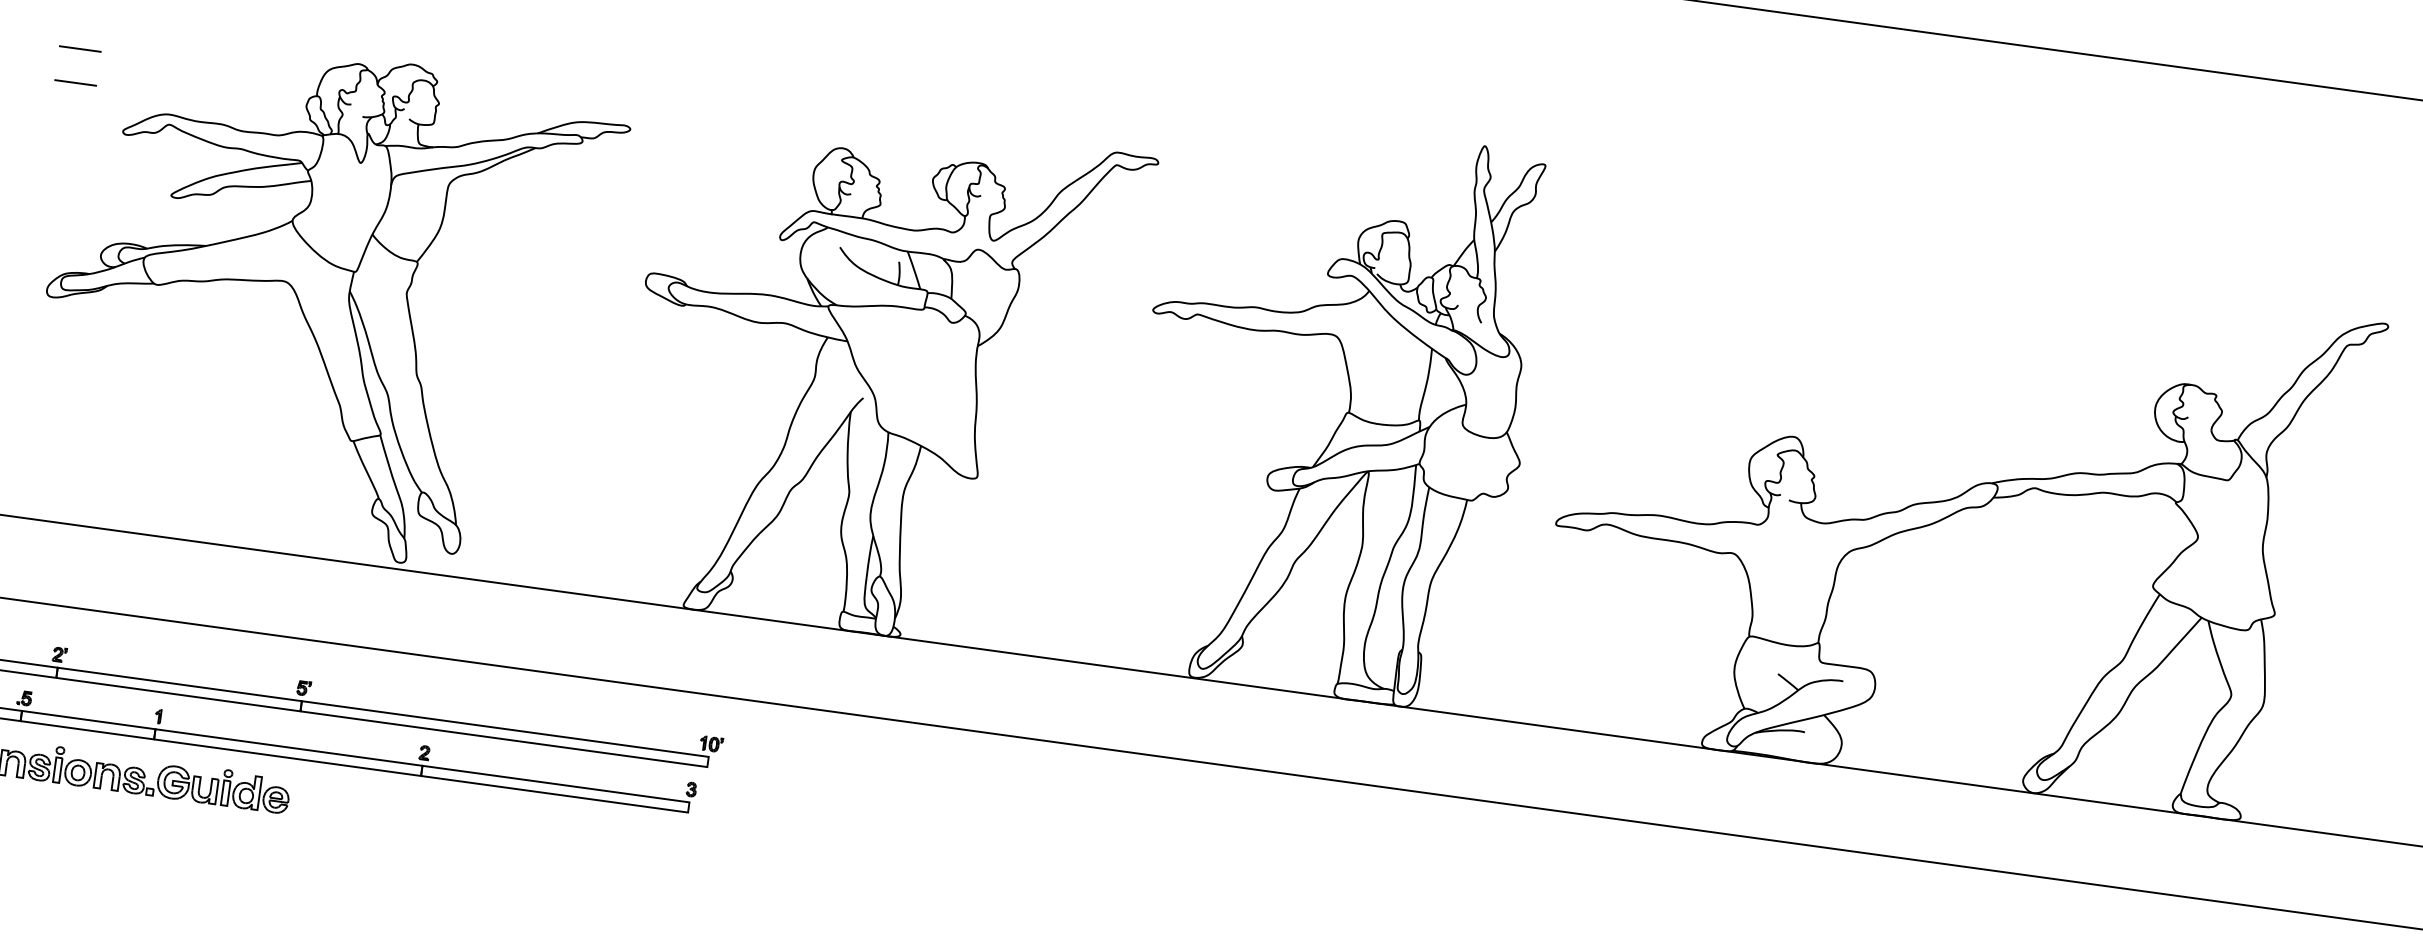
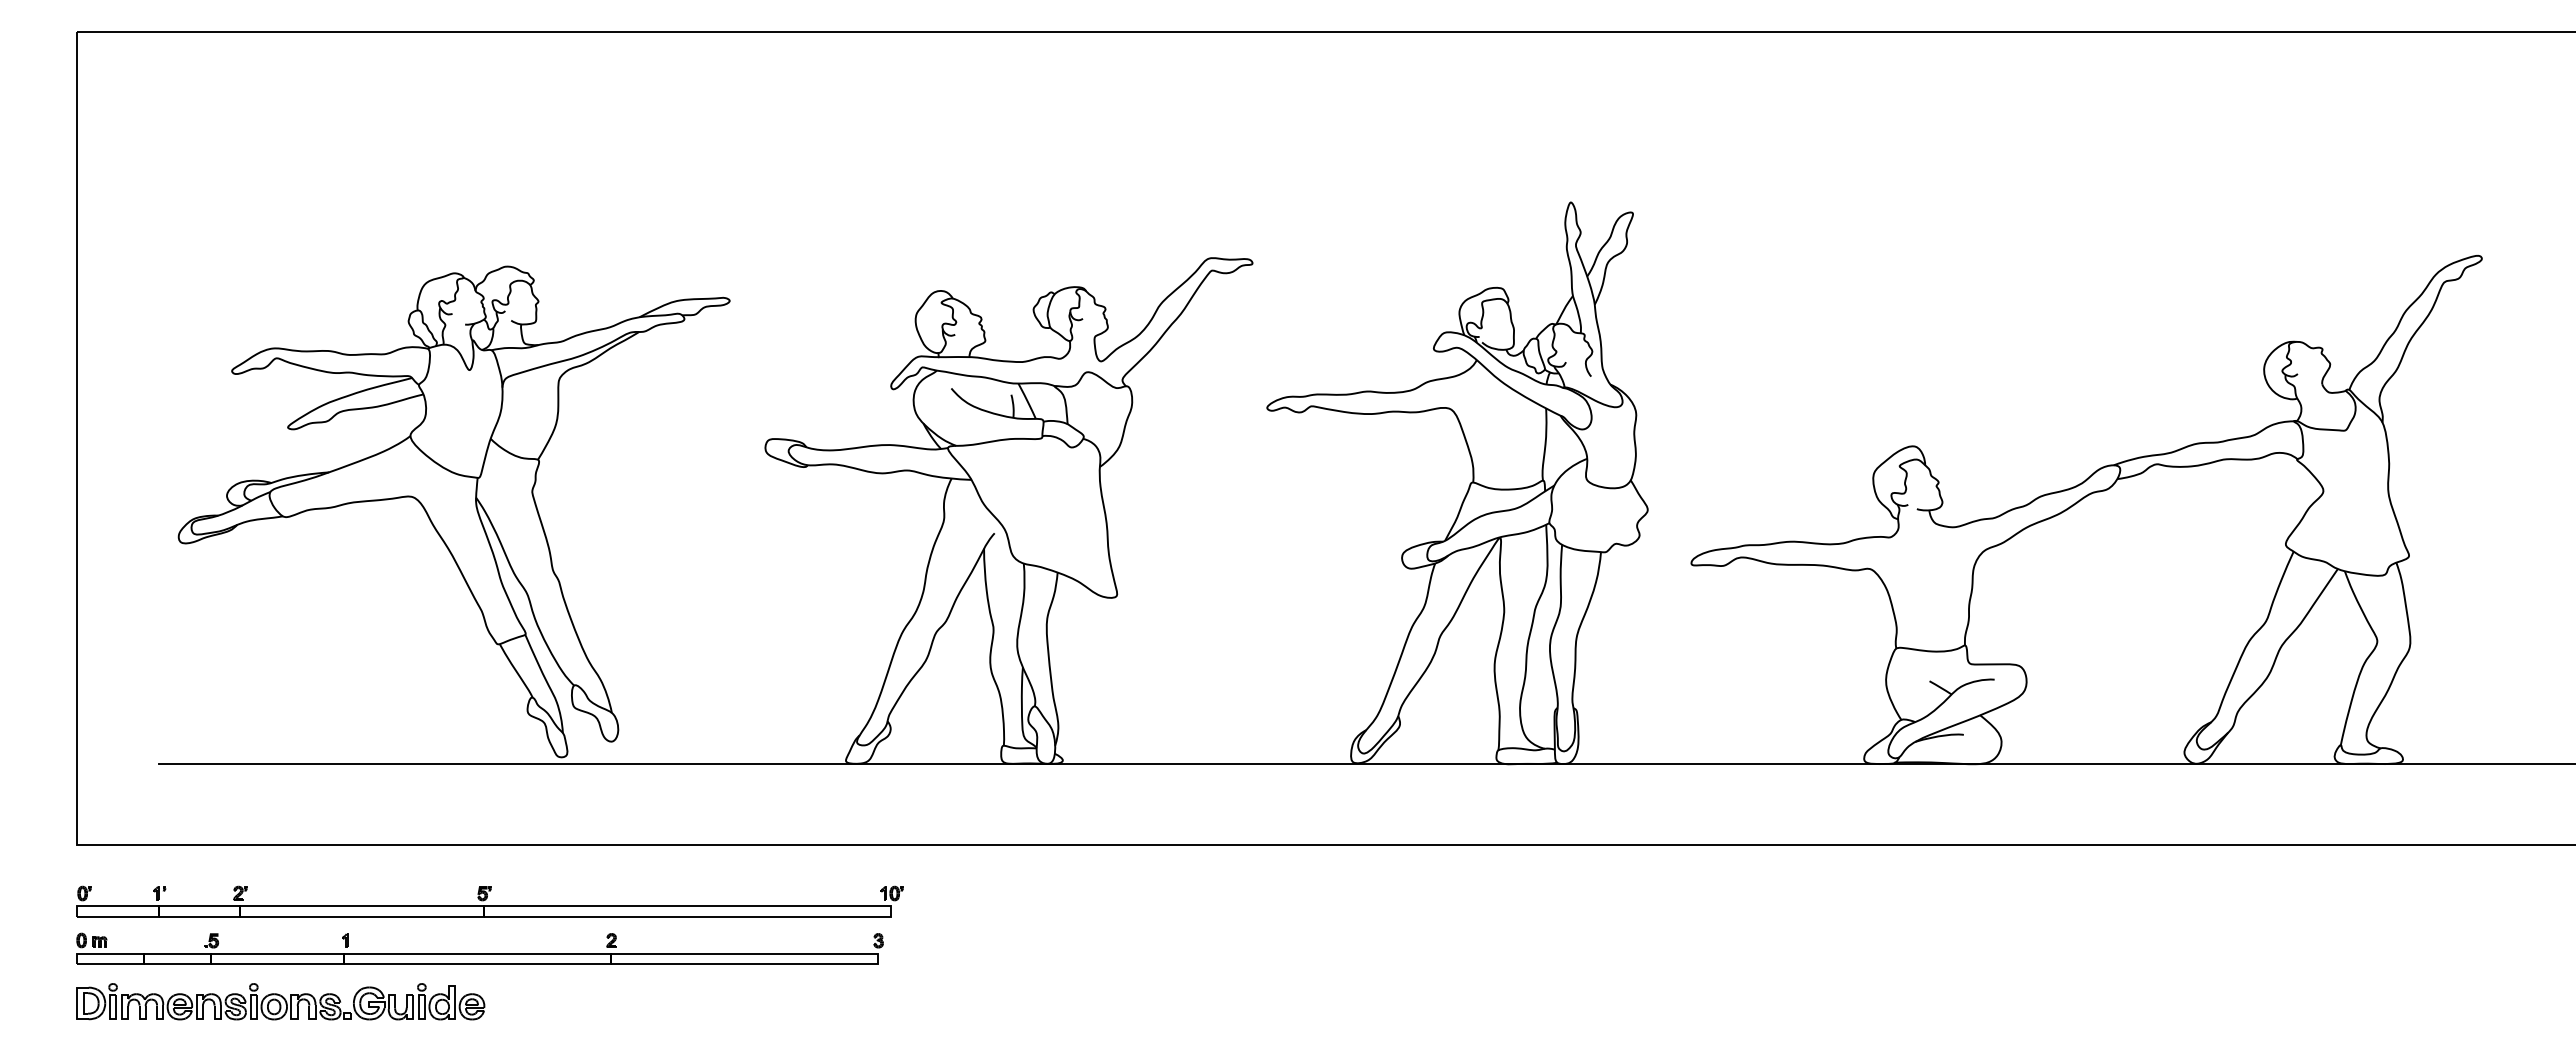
line: (79, 49) -> (178, 296), removed
line: (75, 82) -> (178, 329), removed

